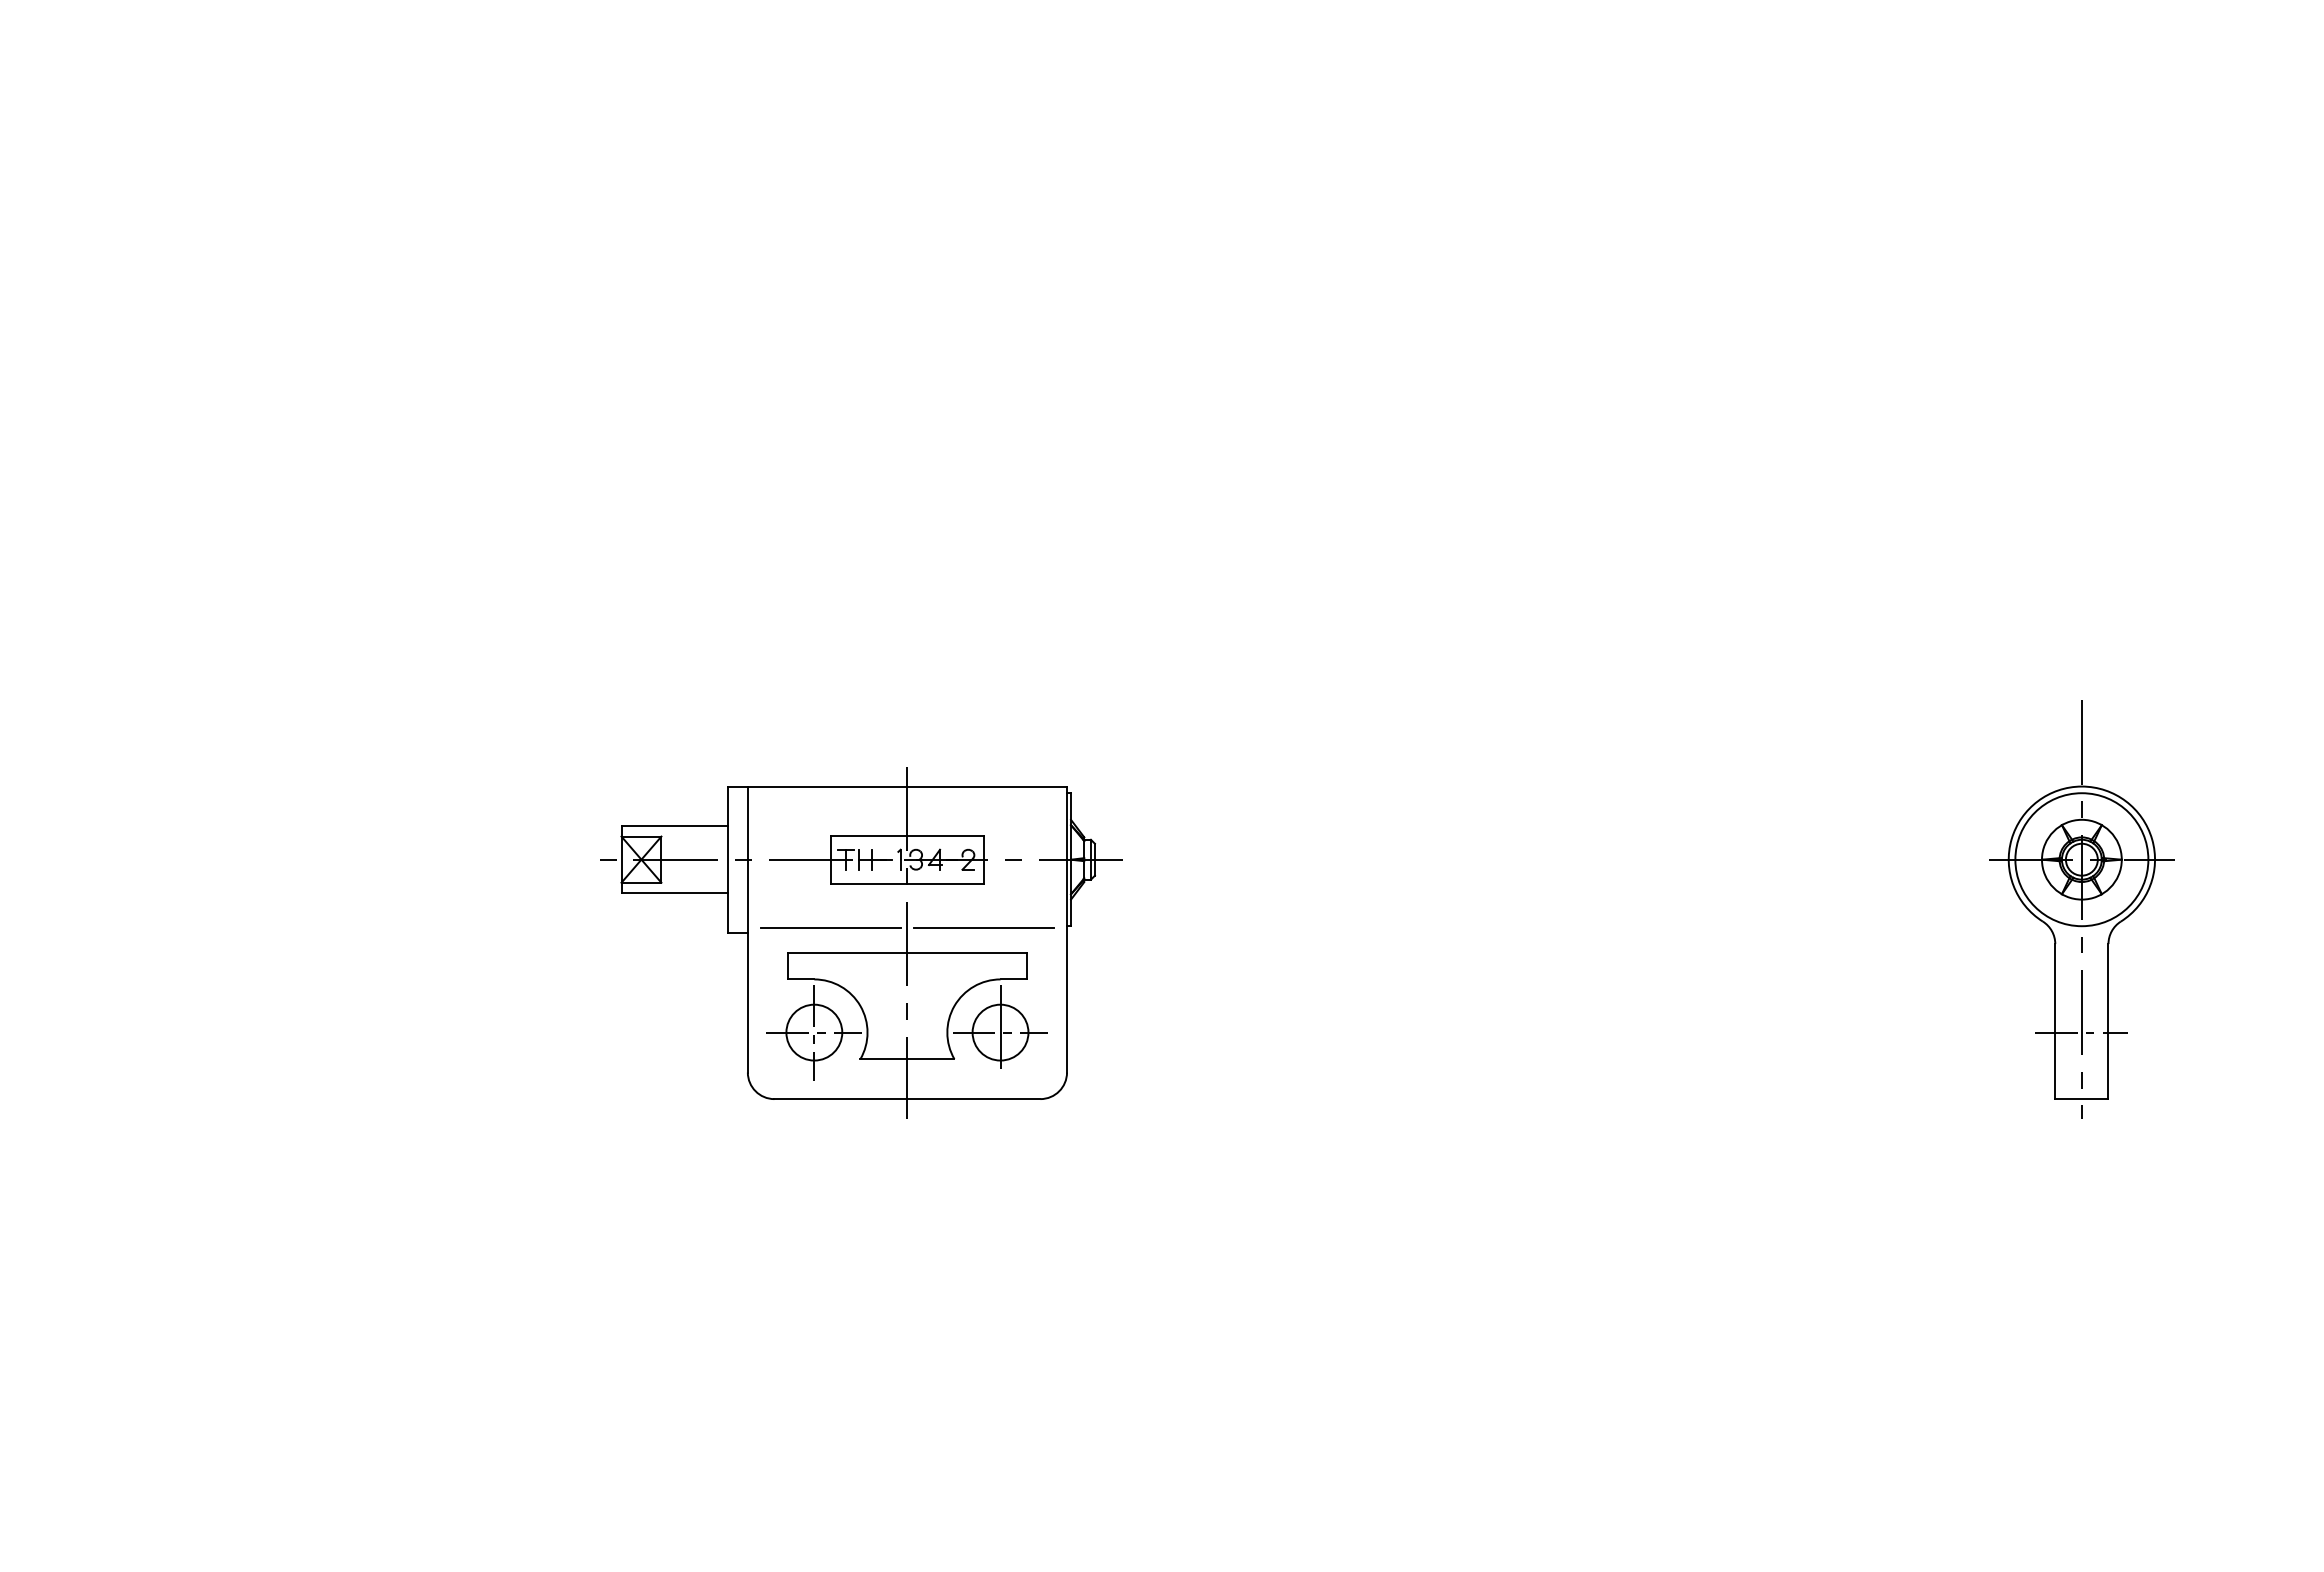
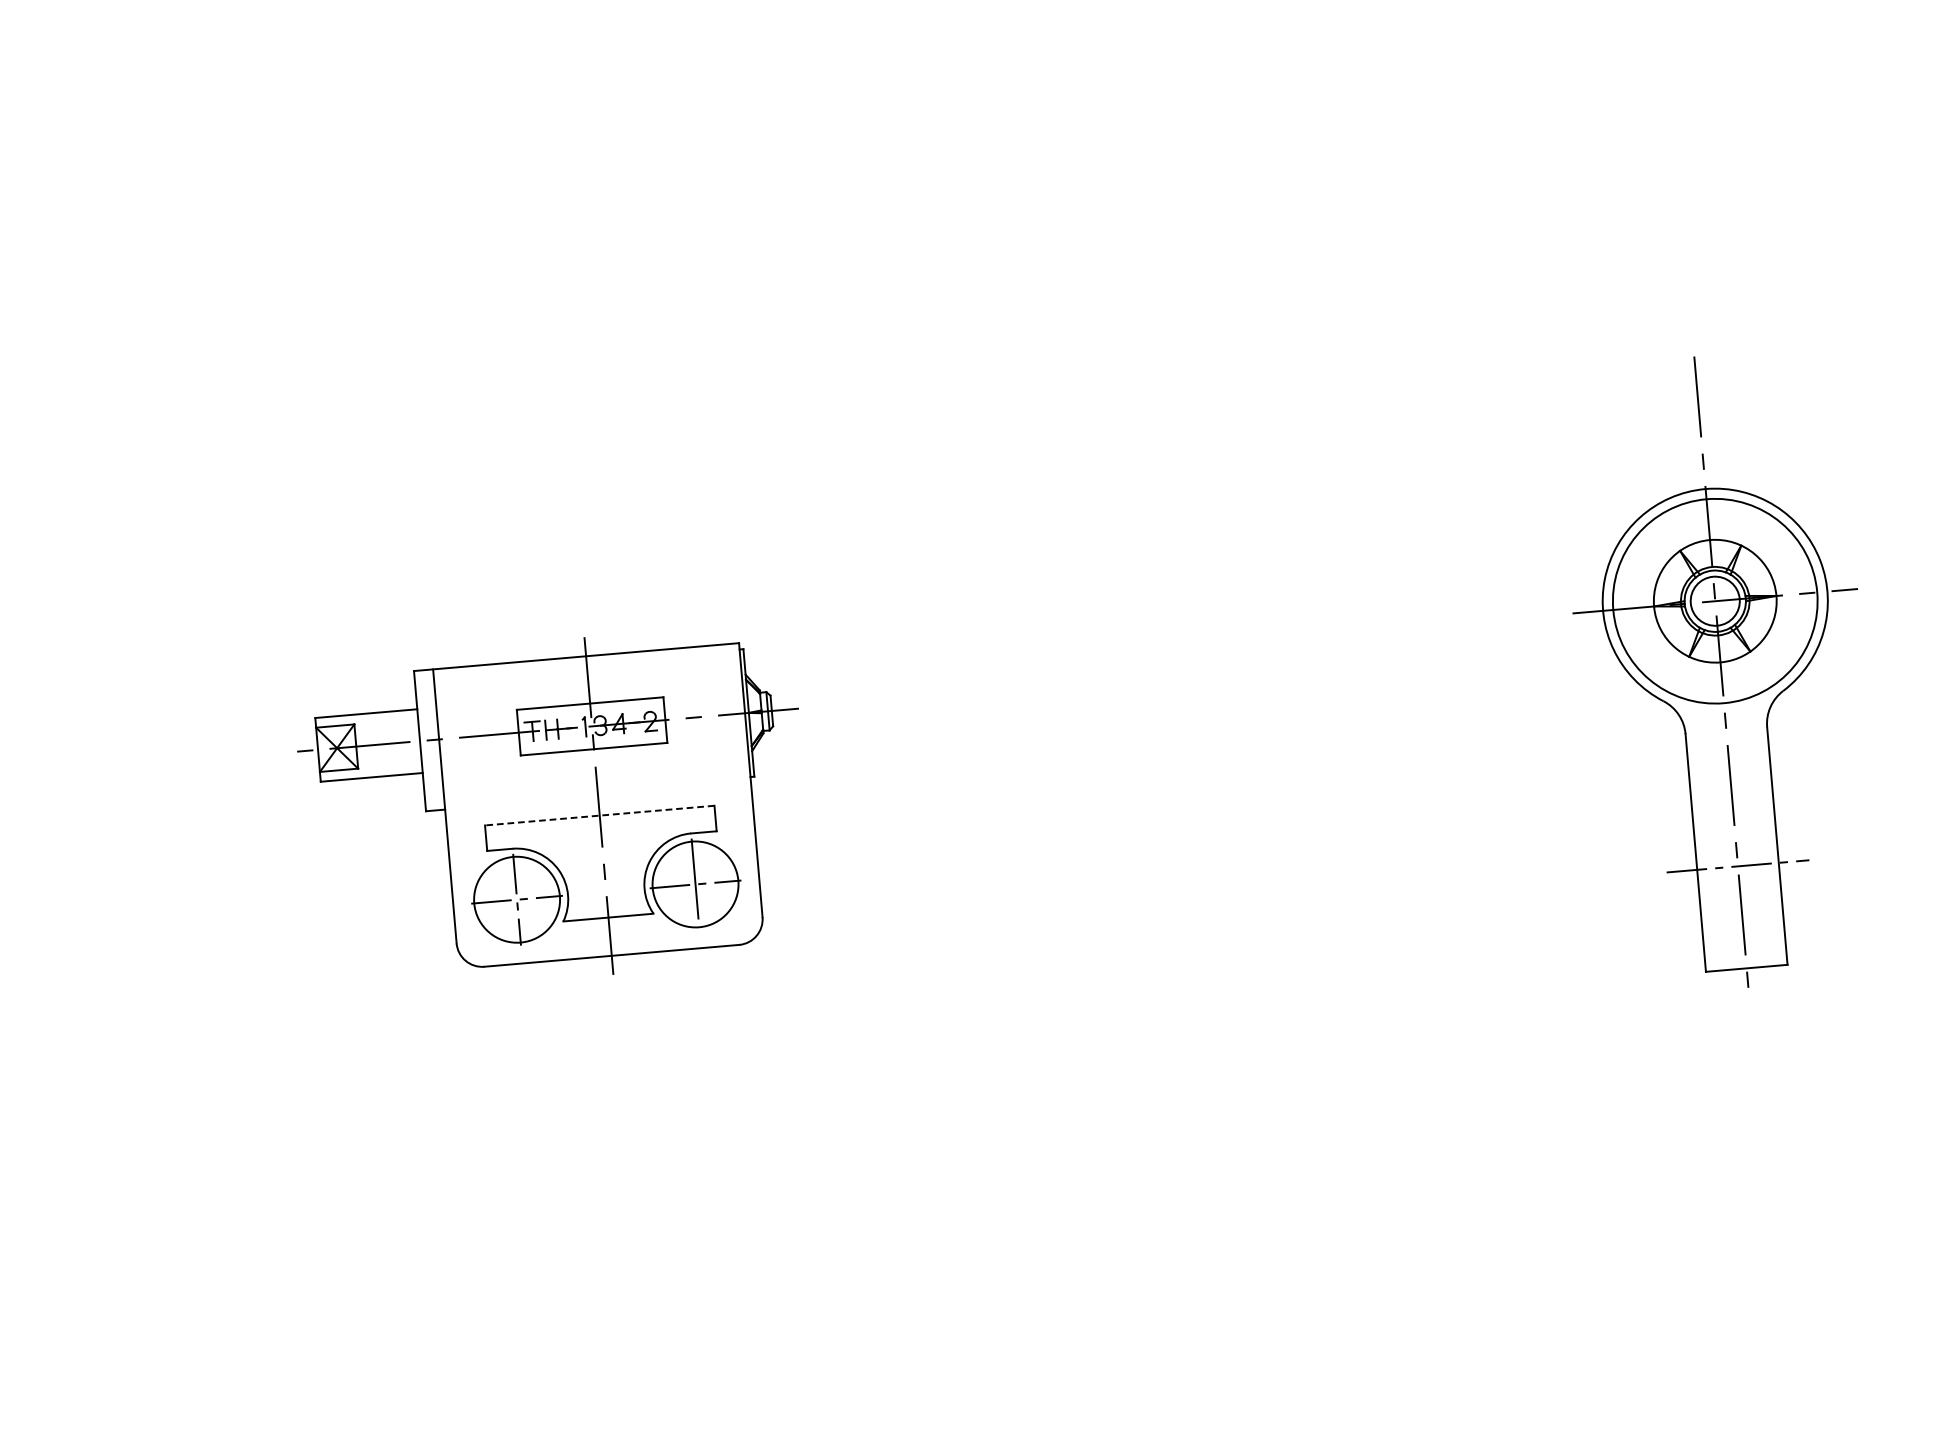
part: (2081, 909) -> (1721, 677), size x1.6
line: (830, 927) -> (523, 797), removed
line: (983, 927) -> (670, 785), removed
line: (907, 952) -> (599, 815), solid -> dashed
circle: (814, 1032) -> (517, 899), size x1.6
circle: (1000, 1032) -> (695, 884), size x1.6

